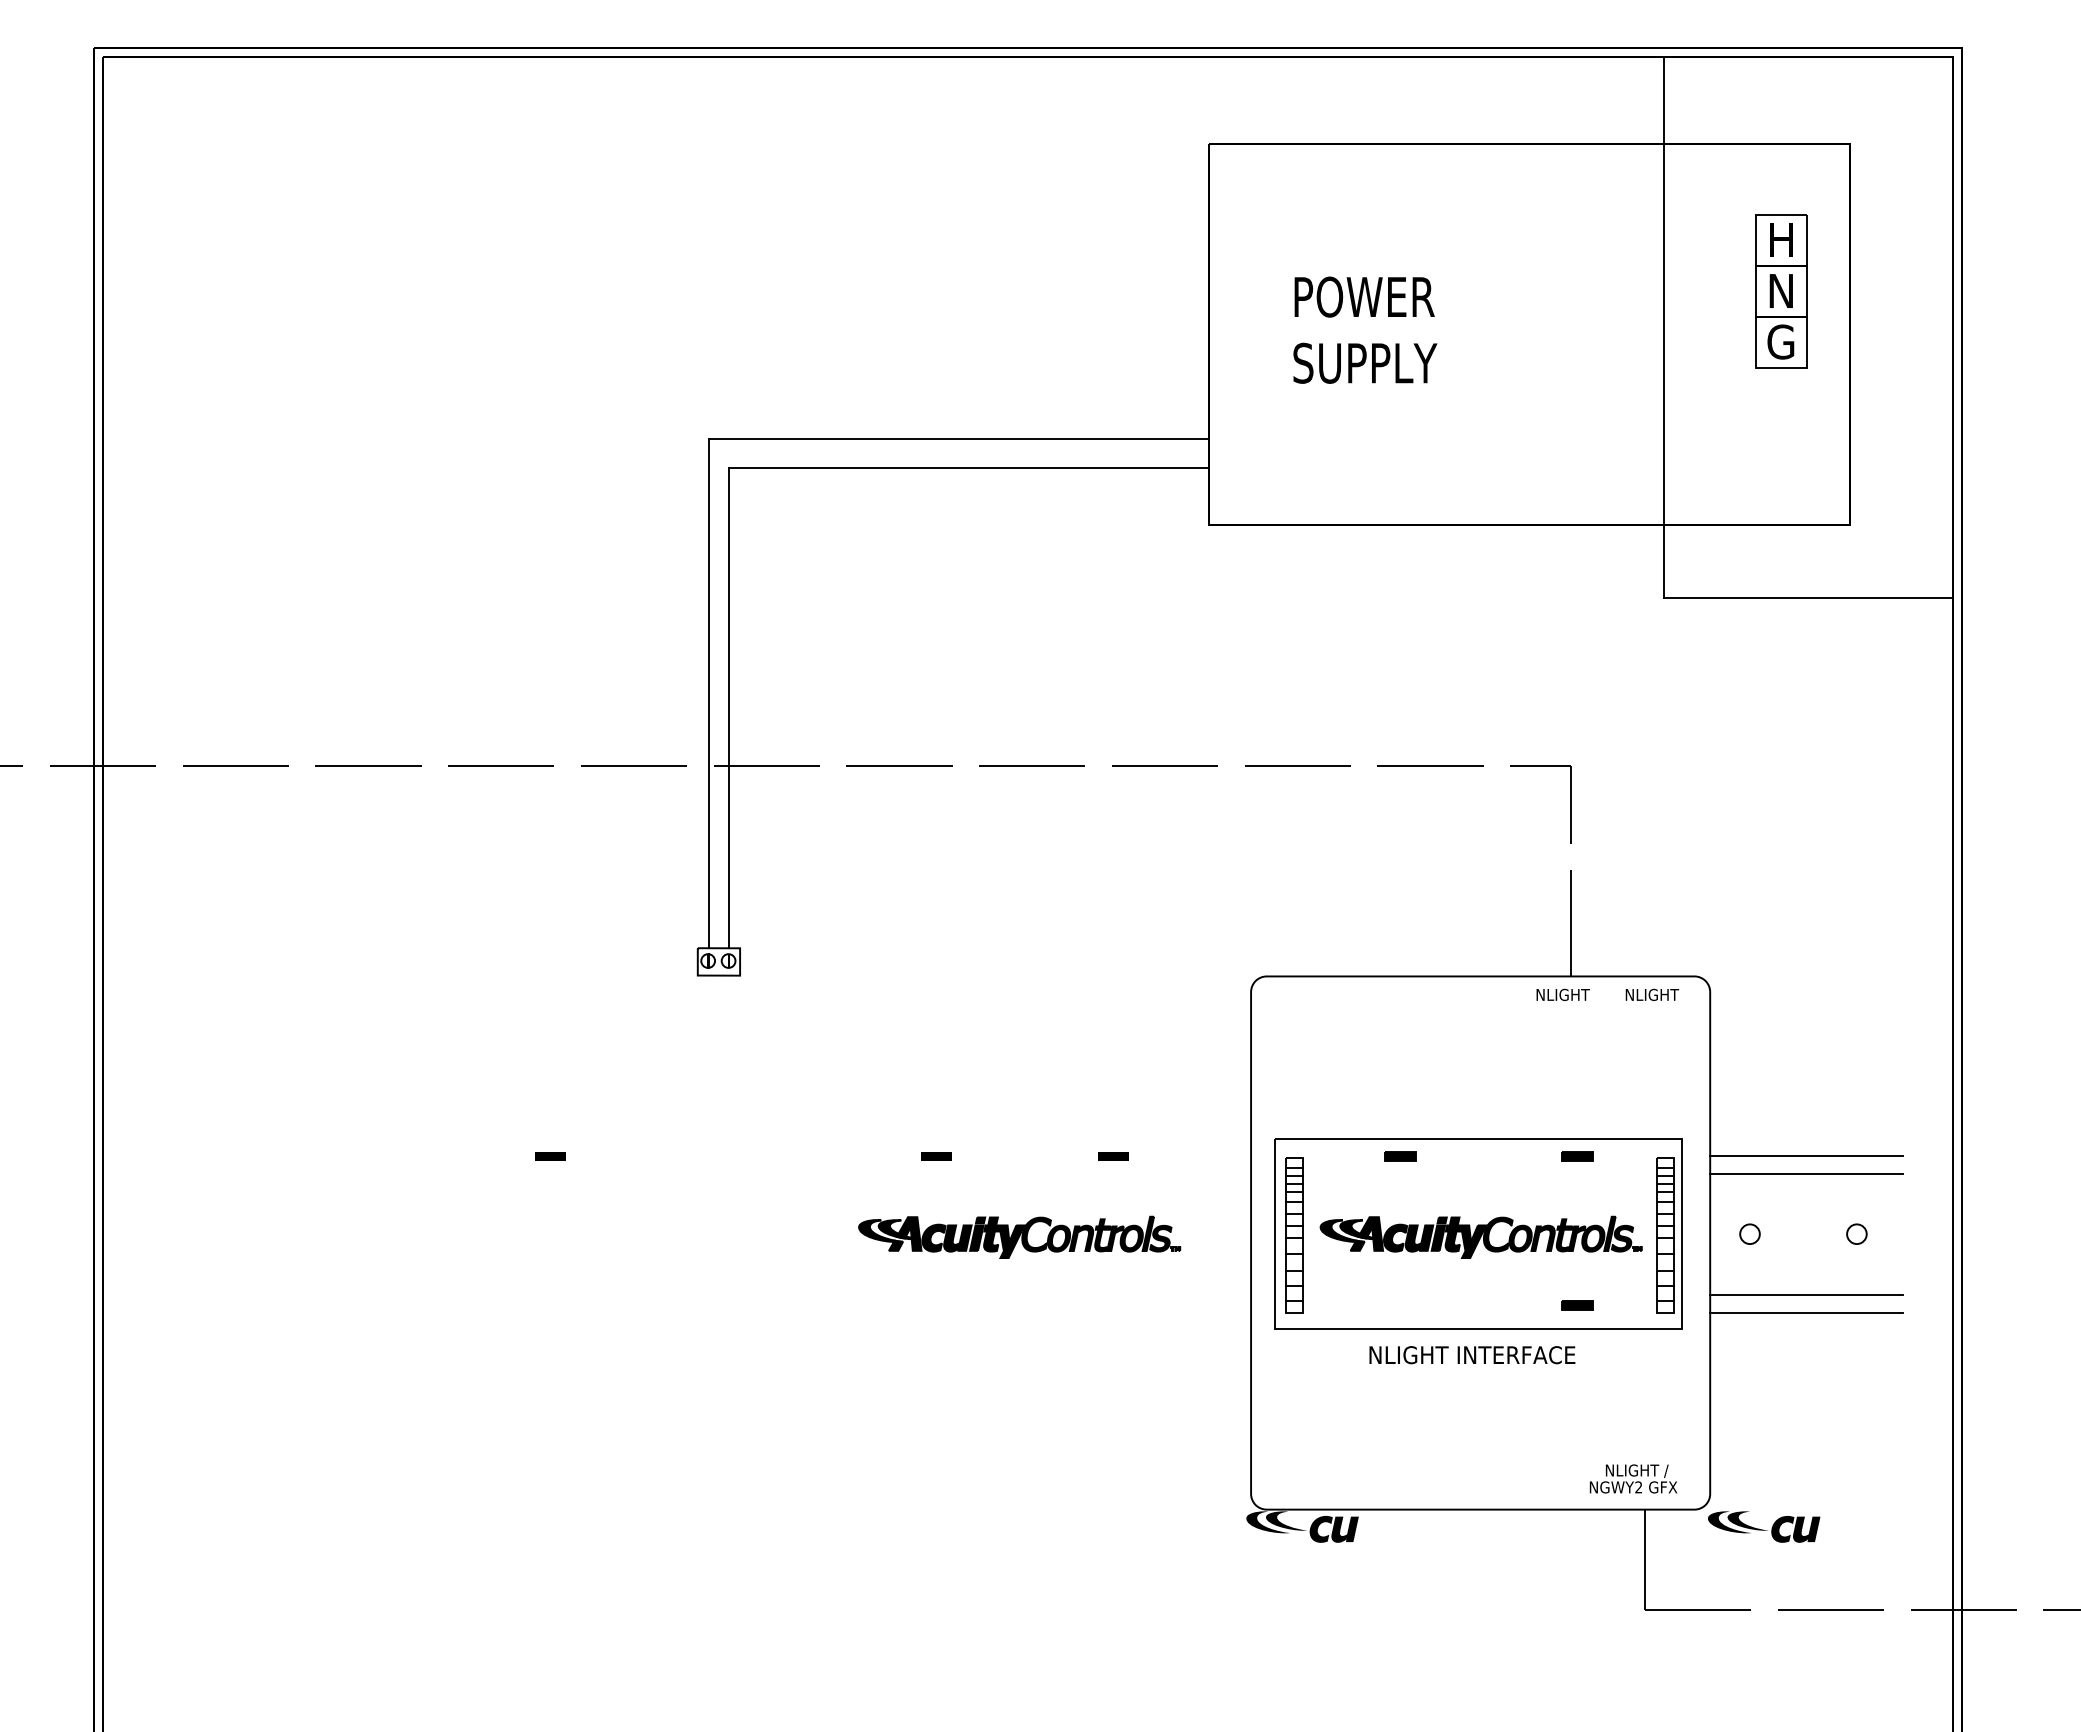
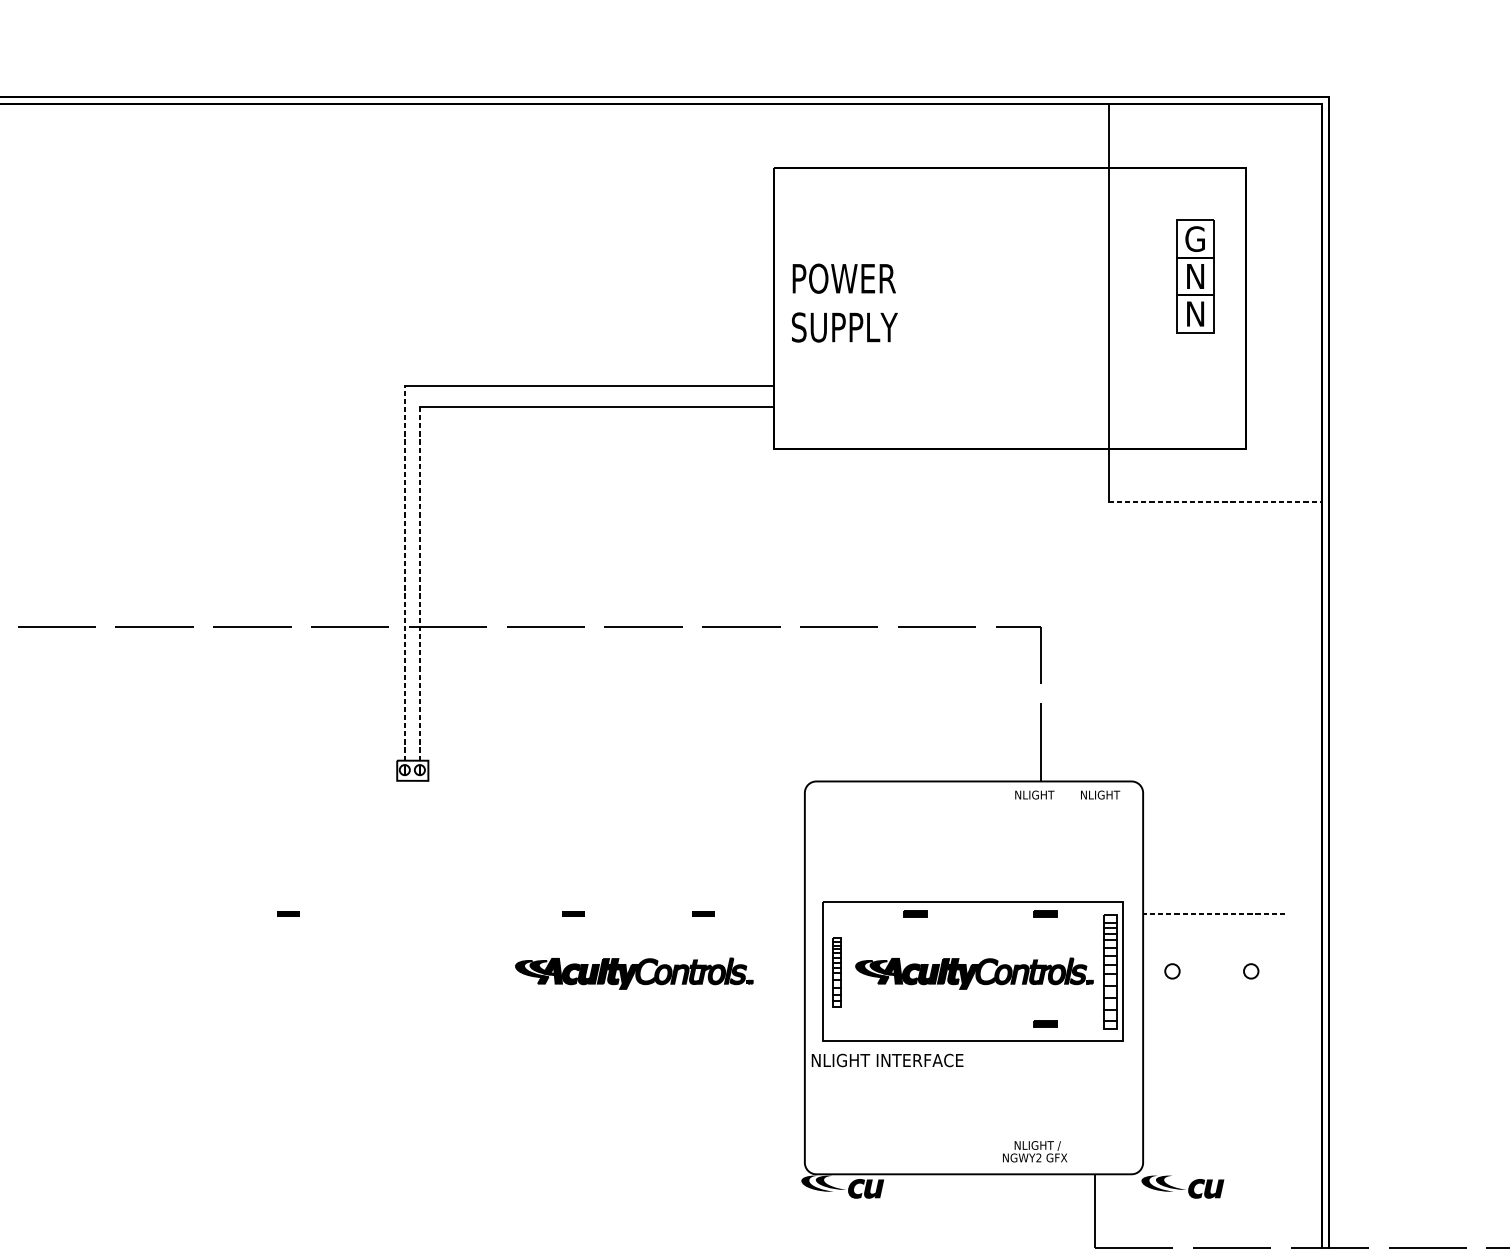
text: (1780, 239) -> (1194, 238), H -> G
text: (1365, 329) -> (844, 302), moved
text: (1780, 341) -> (1194, 313), G -> N
line: (1808, 597) -> (1215, 502), solid -> dashed
line: (708, 693) -> (405, 572), solid -> dashed
line: (729, 707) -> (420, 583), solid -> dashed
line: (1805, 1155) -> (1213, 913), solid -> dashed
line: (1806, 1173) -> (1214, 926), removed
part: (1294, 1235) -> (836, 972), size x0.6
line: (1806, 1295) -> (1214, 1016), removed
line: (1806, 1312) -> (1214, 1029), removed
text: (1472, 1355) -> (887, 1060), moved
text: (1633, 1478) -> (1035, 1151), moved

